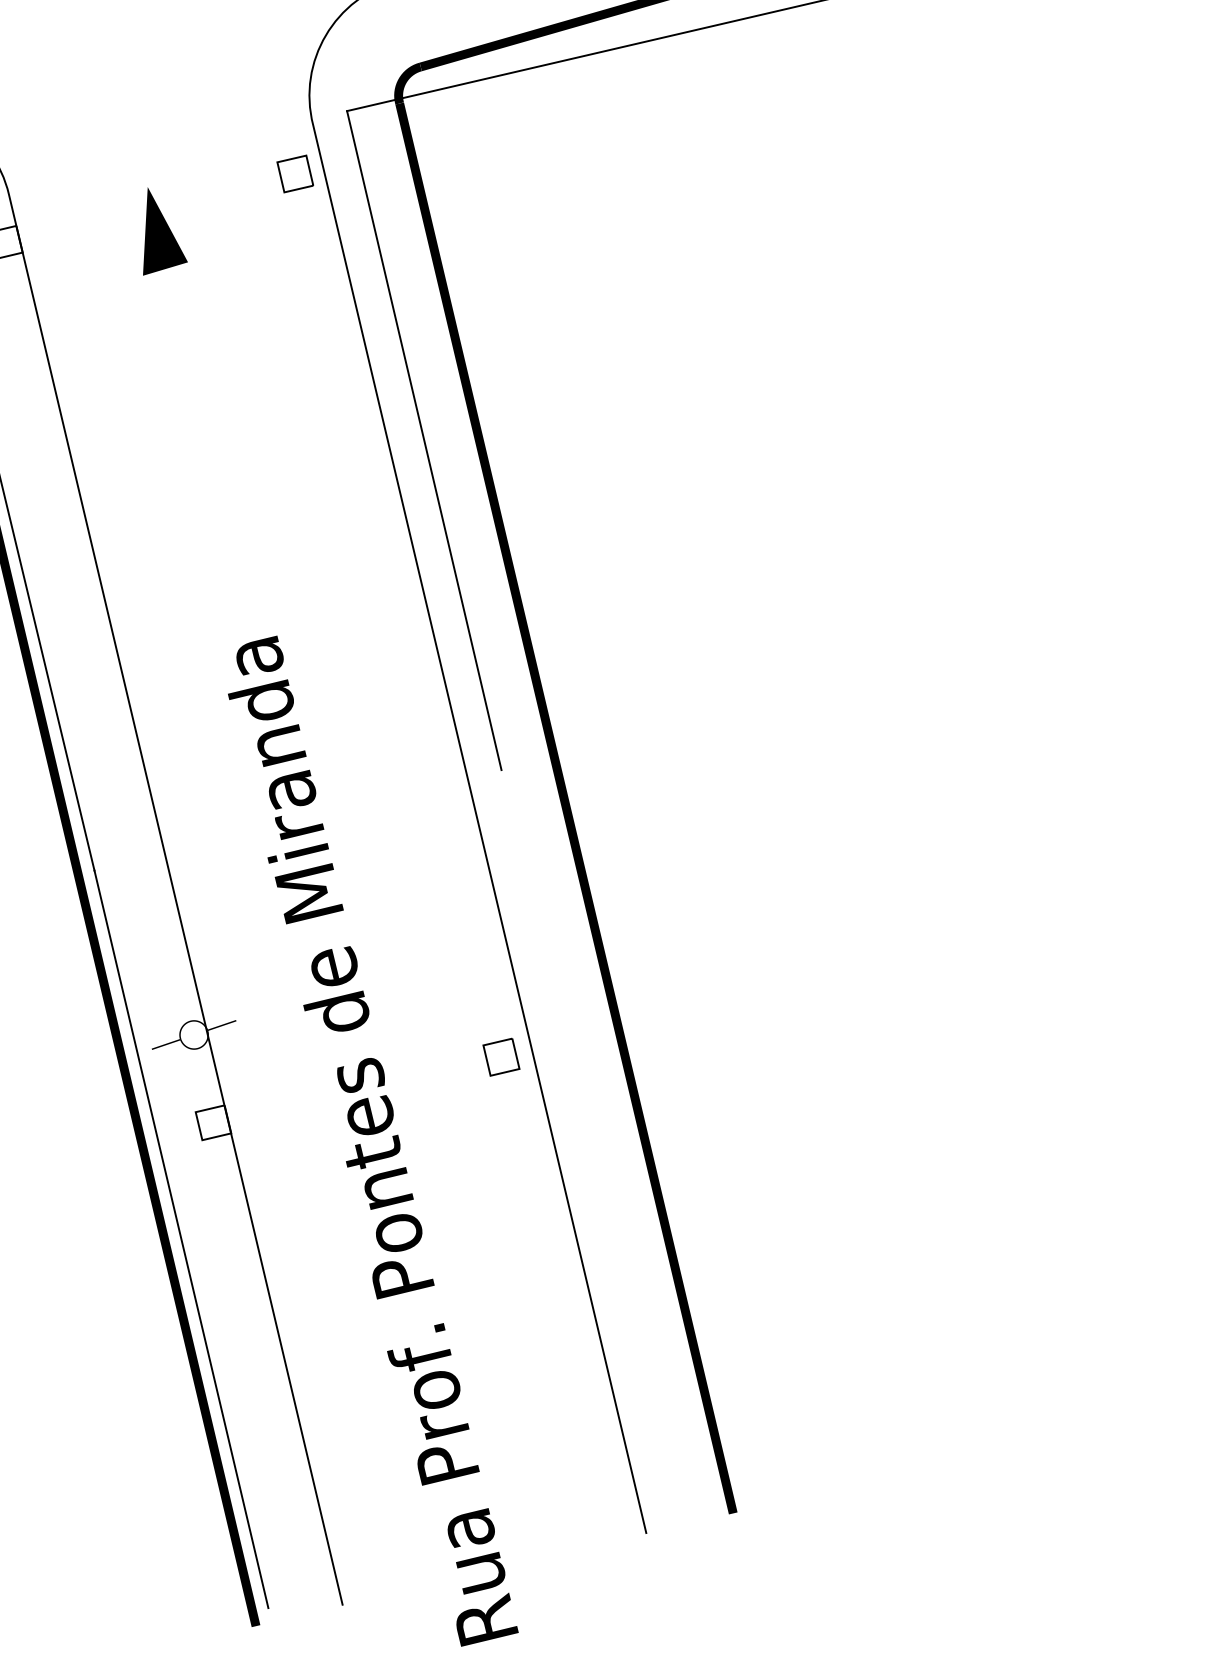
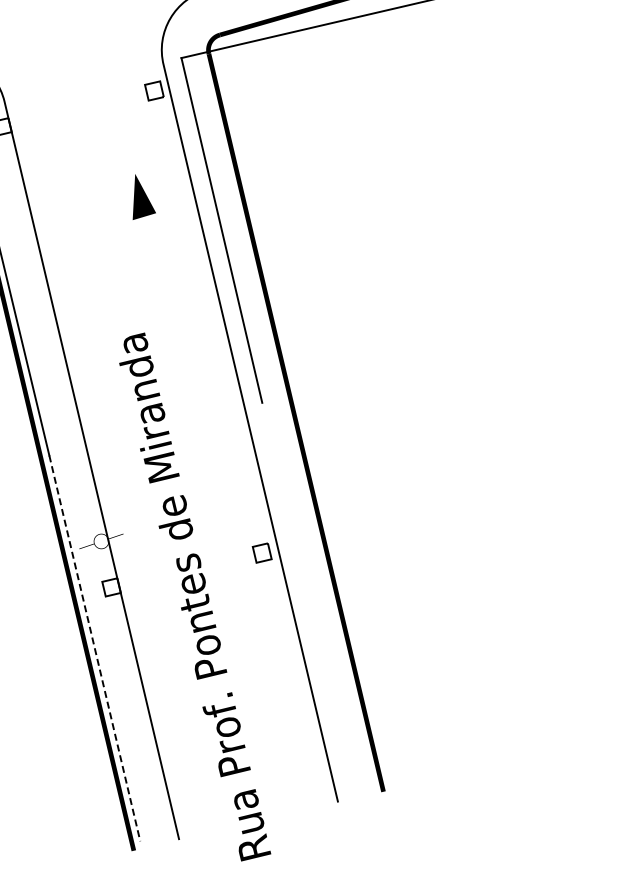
part: (163, 230) -> (143, 196), moved
line: (180, 1239) -> (94, 648), solid -> dashed

